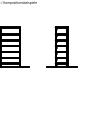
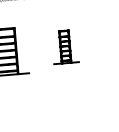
part: (61, 46) -> (64, 46), size x0.7

